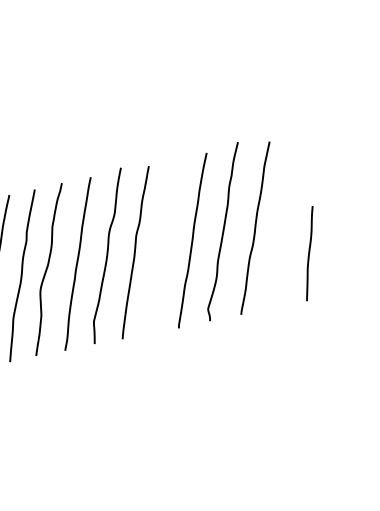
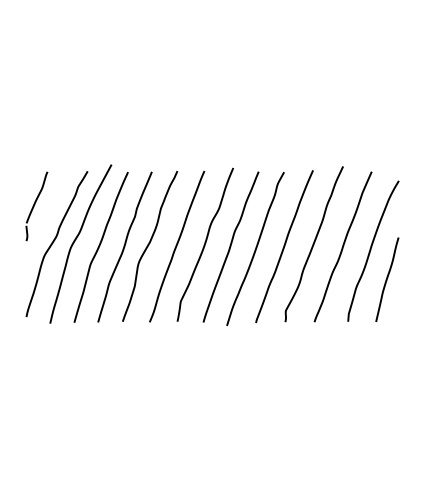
curve: (286, 225) -> (371, 250), added
curve: (162, 248) -> (255, 248), added

